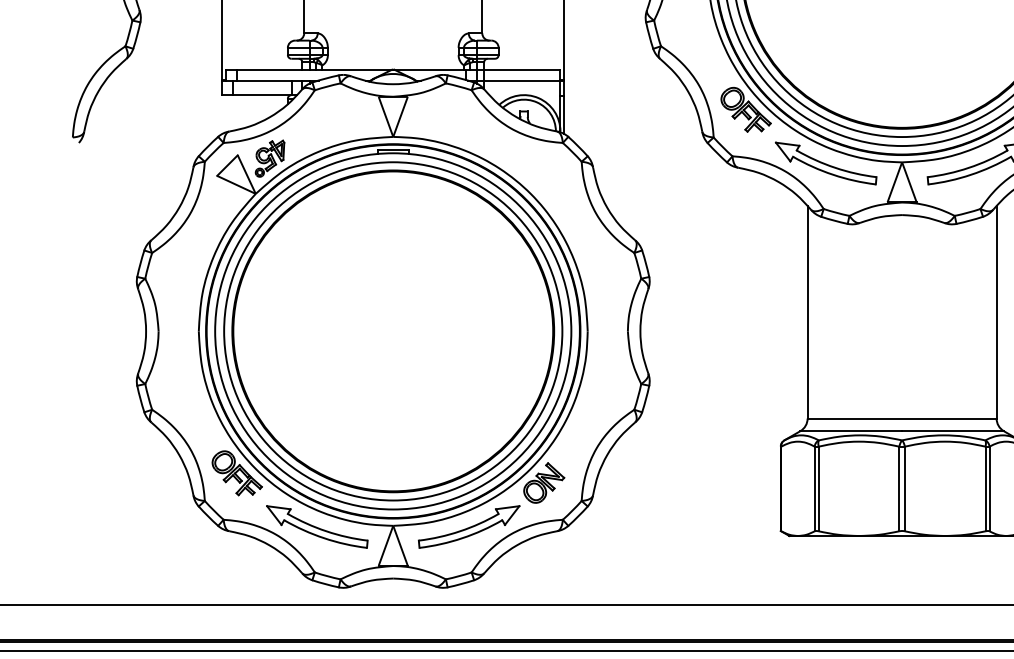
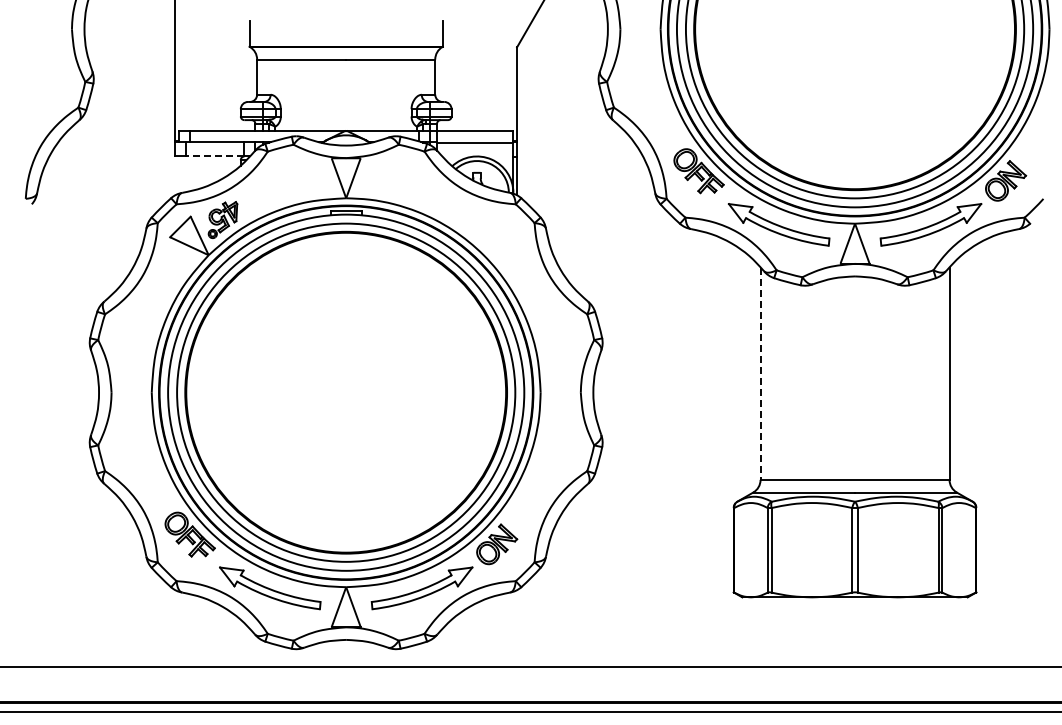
line: (261, 95) -> (214, 156), solid -> dashed
line: (807, 313) -> (760, 374), solid -> dashed

